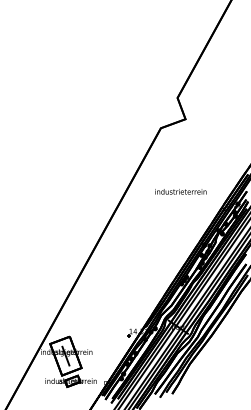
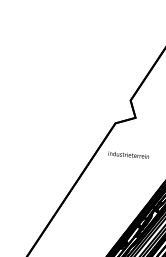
text: (180, 191) -> (128, 154), moved

